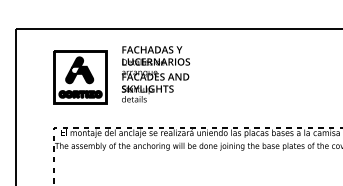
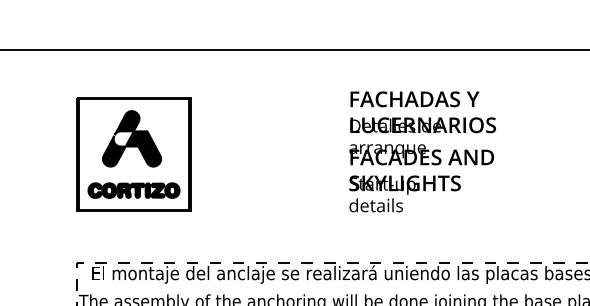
text: (155, 74) -> (421, 152), moved

